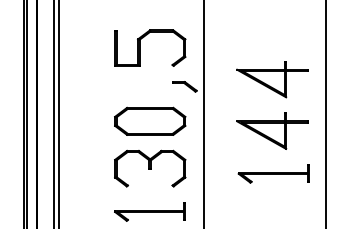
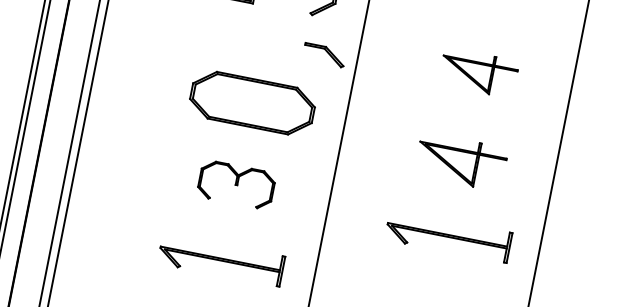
part: (272, 79) -> (478, 72), size x0.6
part: (272, 130) -> (461, 160), size x0.7
part: (150, 168) -> (236, 184), size x0.6

